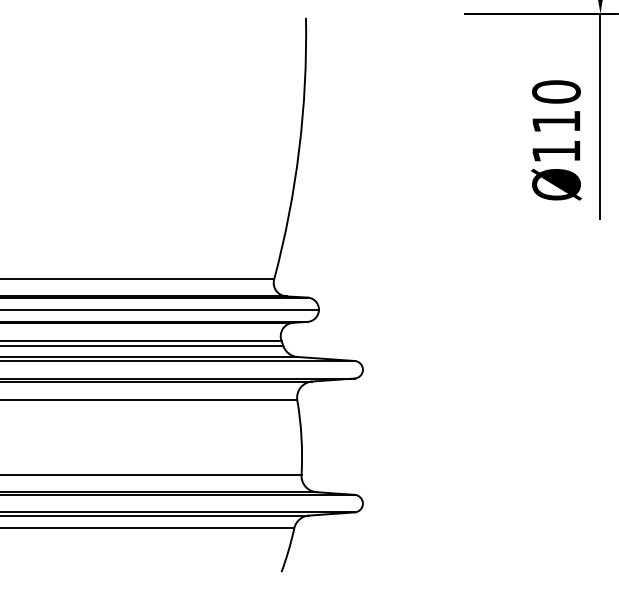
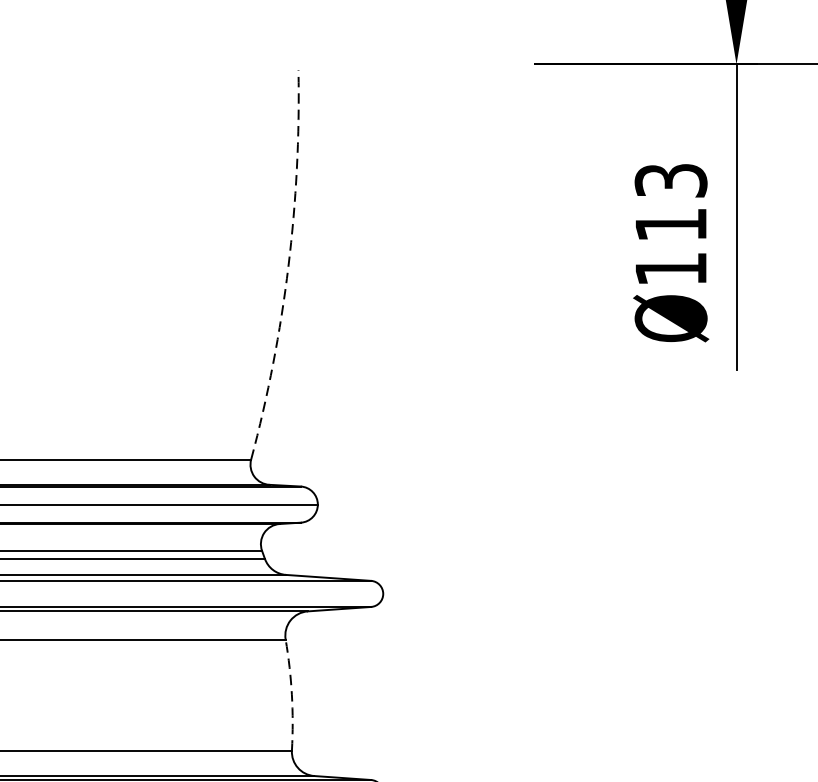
text: (556, 91) -> (671, 179), Ø110 -> Ø113
arc: (299, 149) -> (288, 266), solid -> dashed
arc: (301, 437) -> (291, 694), solid -> dashed

